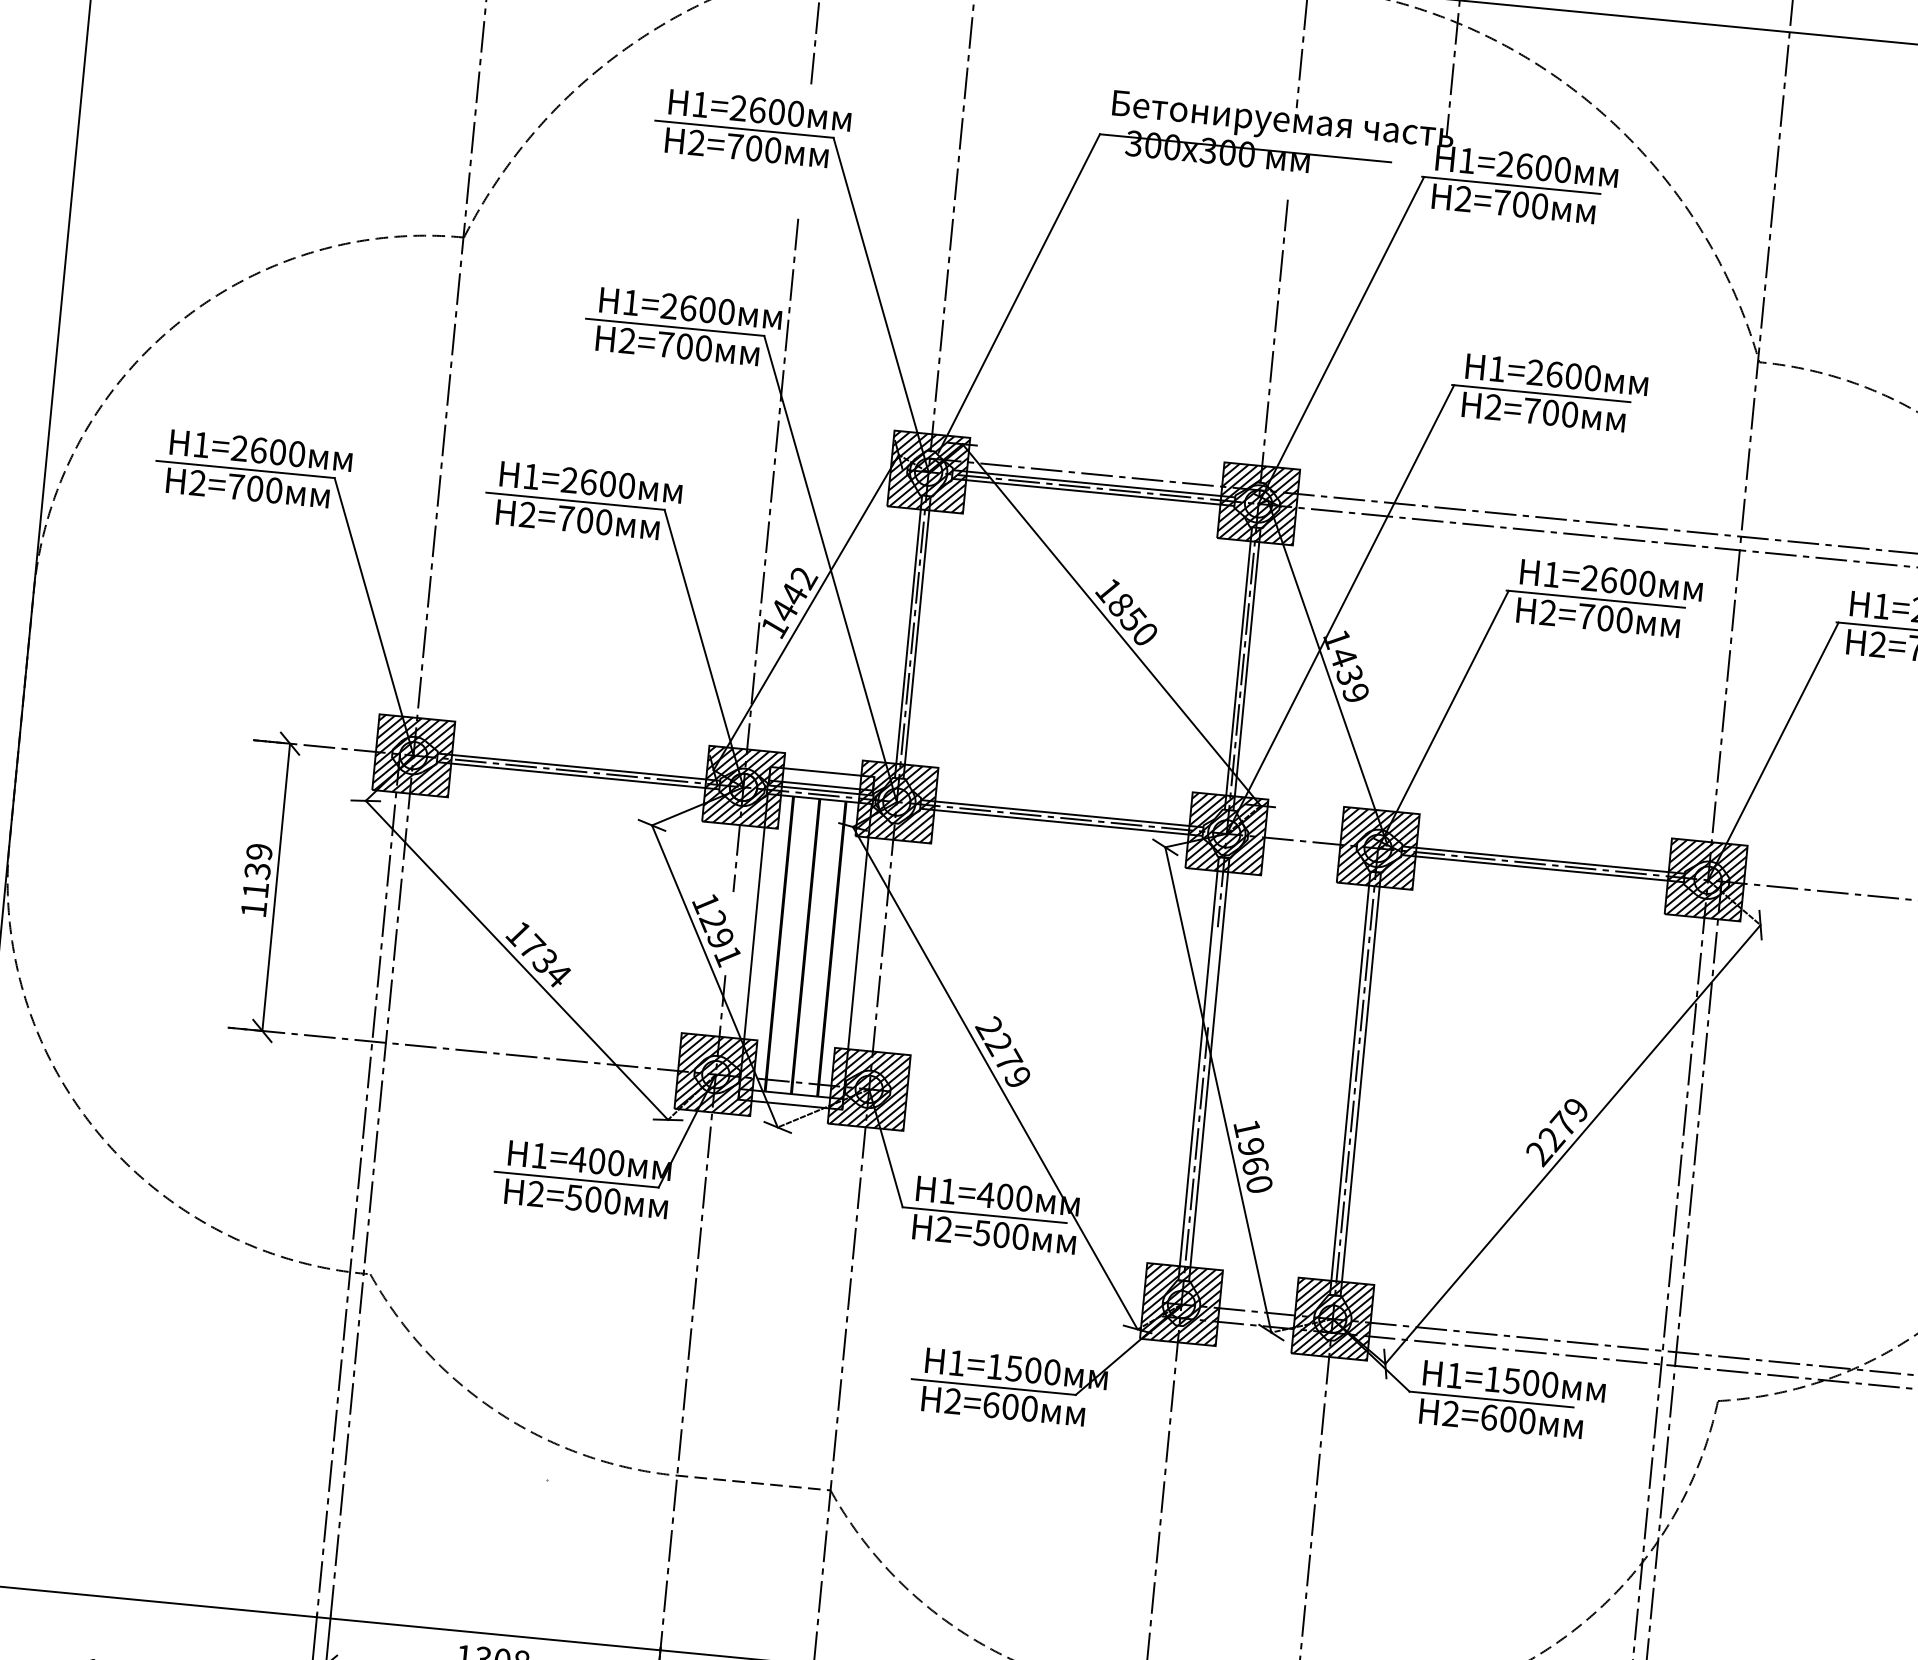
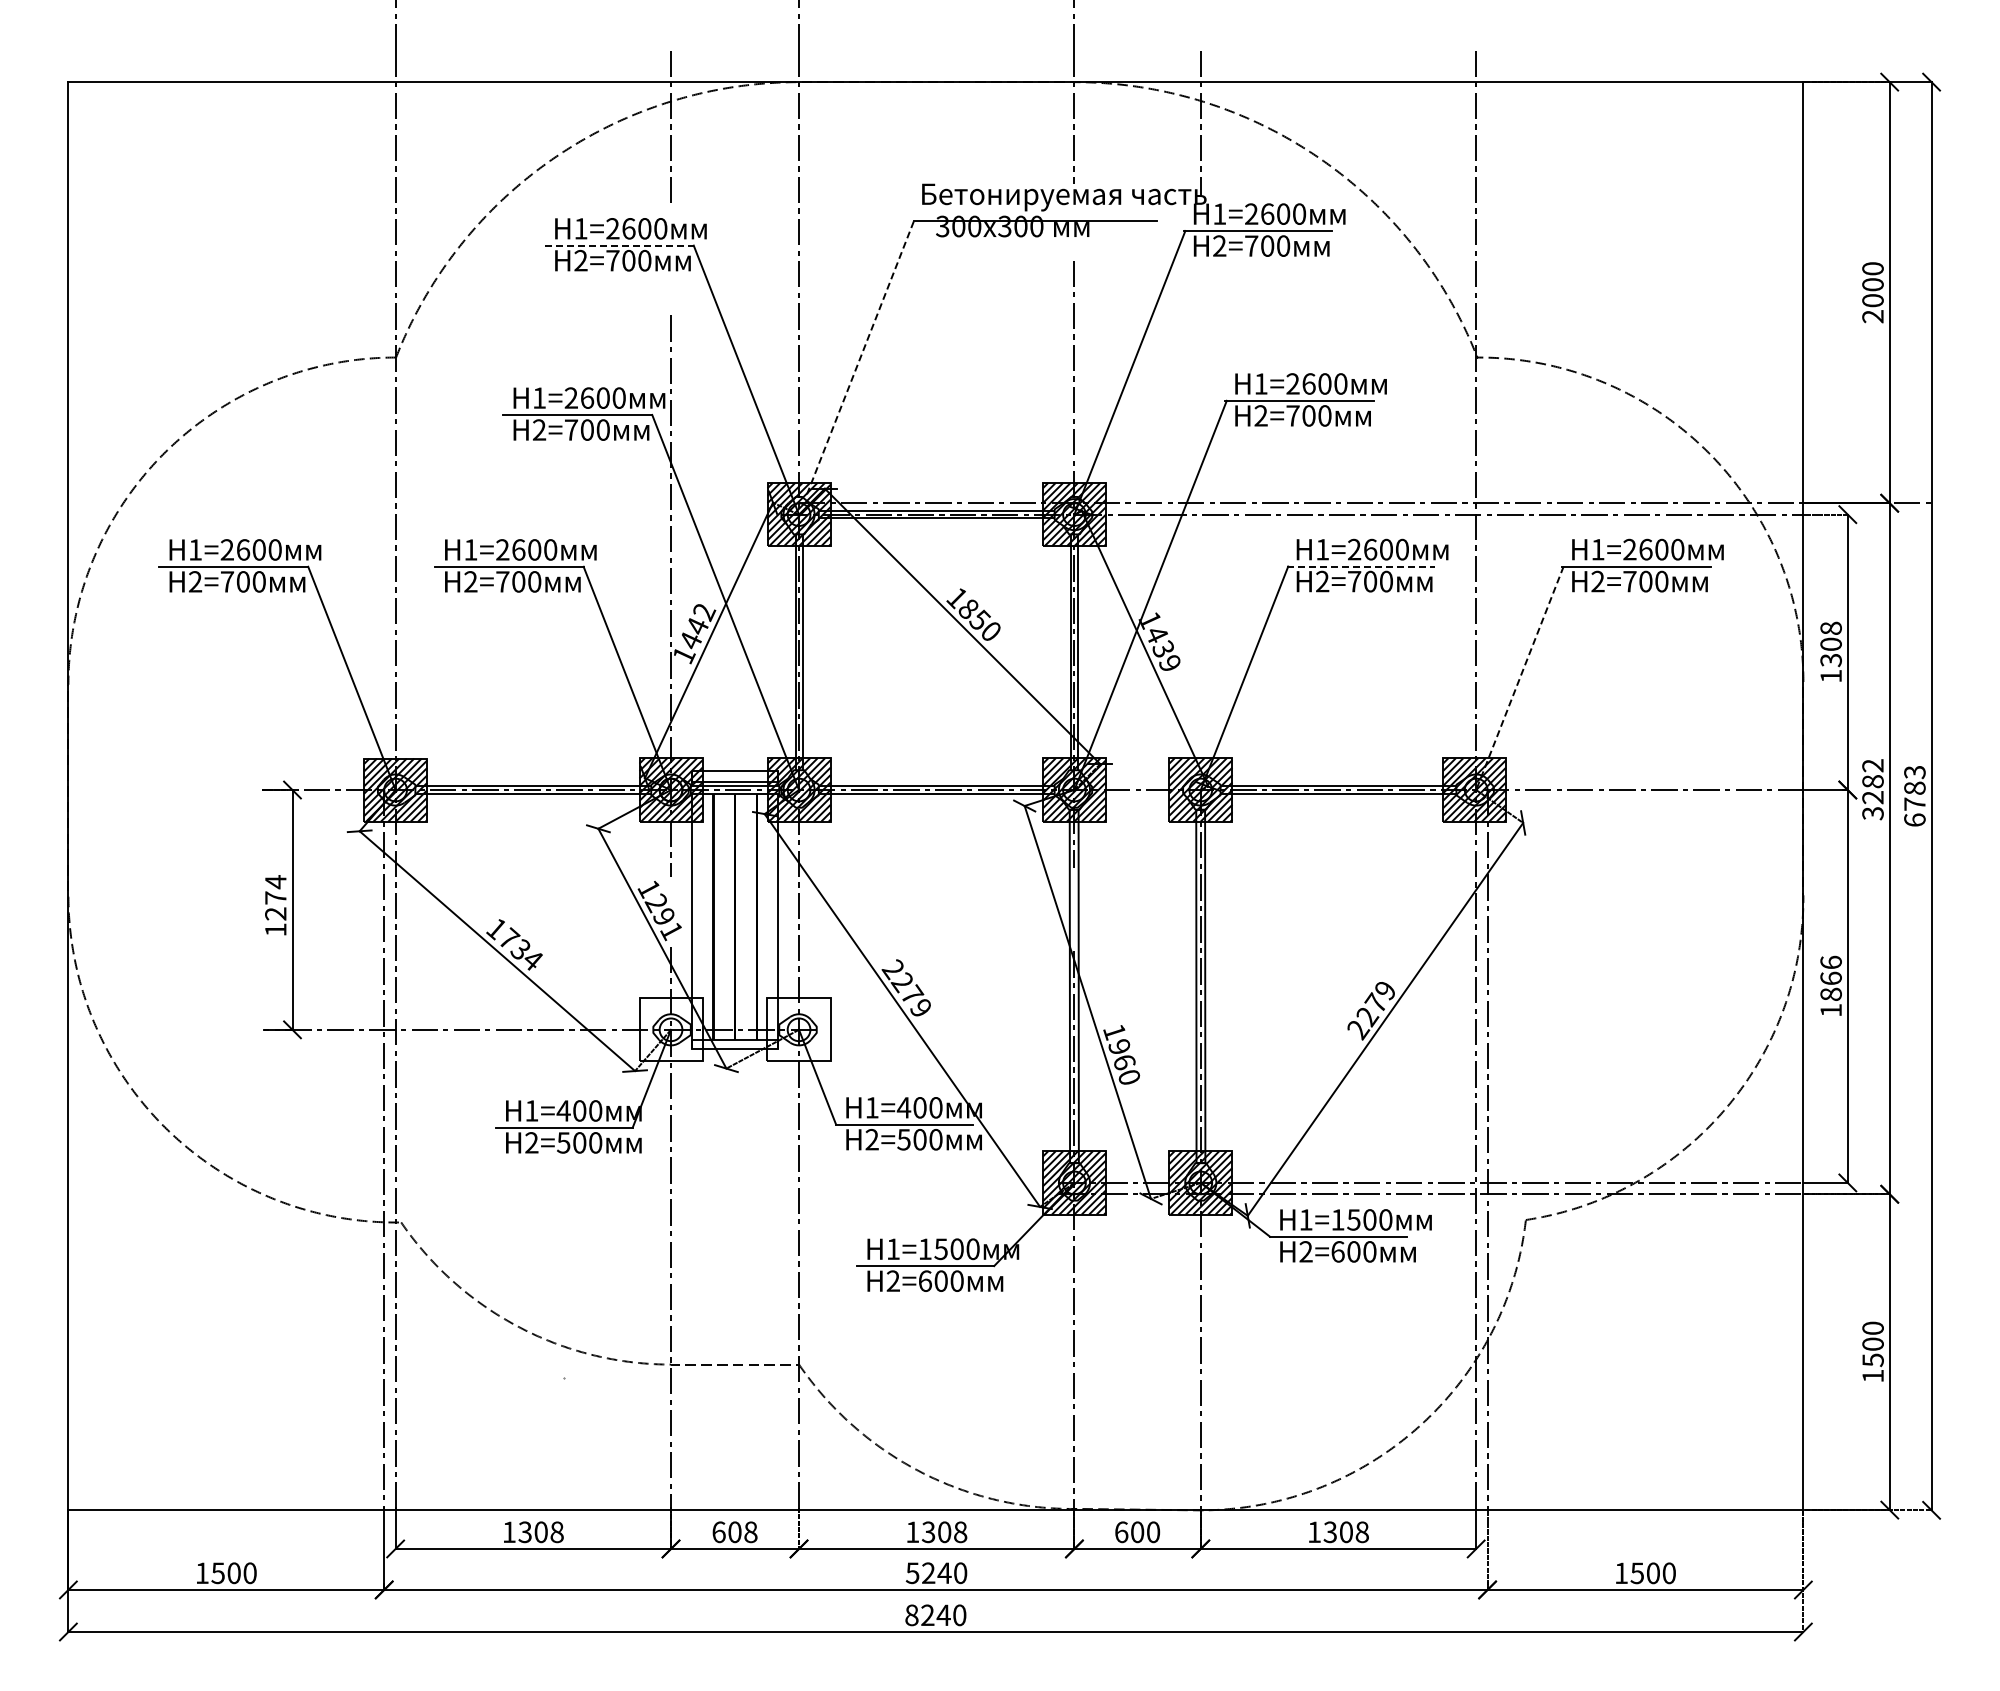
line: (744, 129) -> (619, 245), solid -> dashed
line: (1018, 294) -> (859, 360), solid -> dashed
line: (1596, 599) -> (1361, 566), solid -> dashed
line: (1772, 751) -> (1519, 678), solid -> dashed
text: (257, 870) -> (275, 897), 1139 -> 1274
hatch: (715, 1074) -> (670, 1029), removed
hatch: (868, 1088) -> (798, 1029), removed

